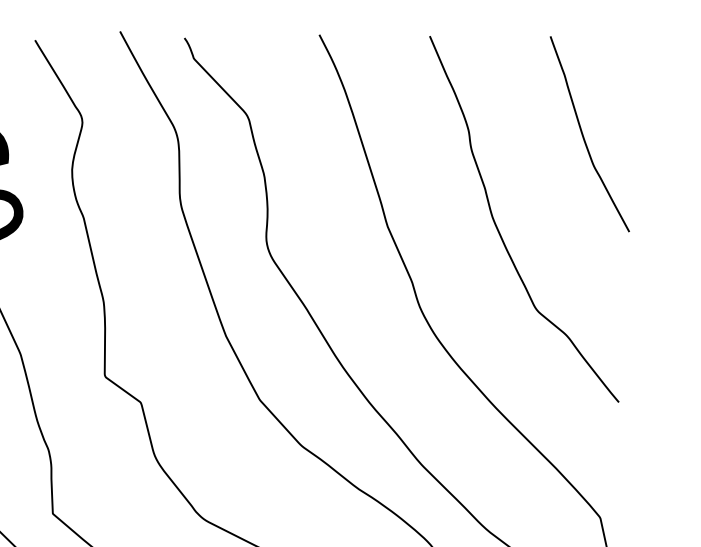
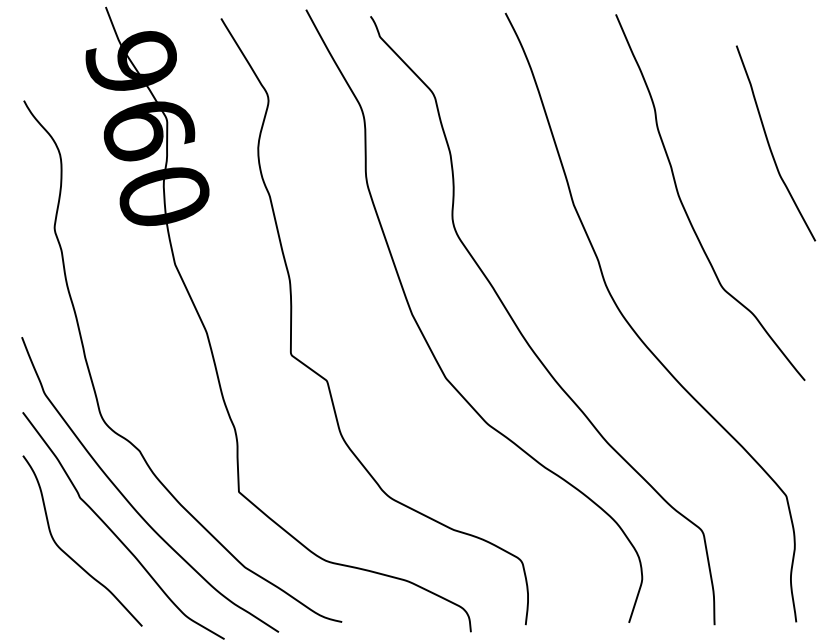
curve: (584, 136) -> (770, 145), moved

